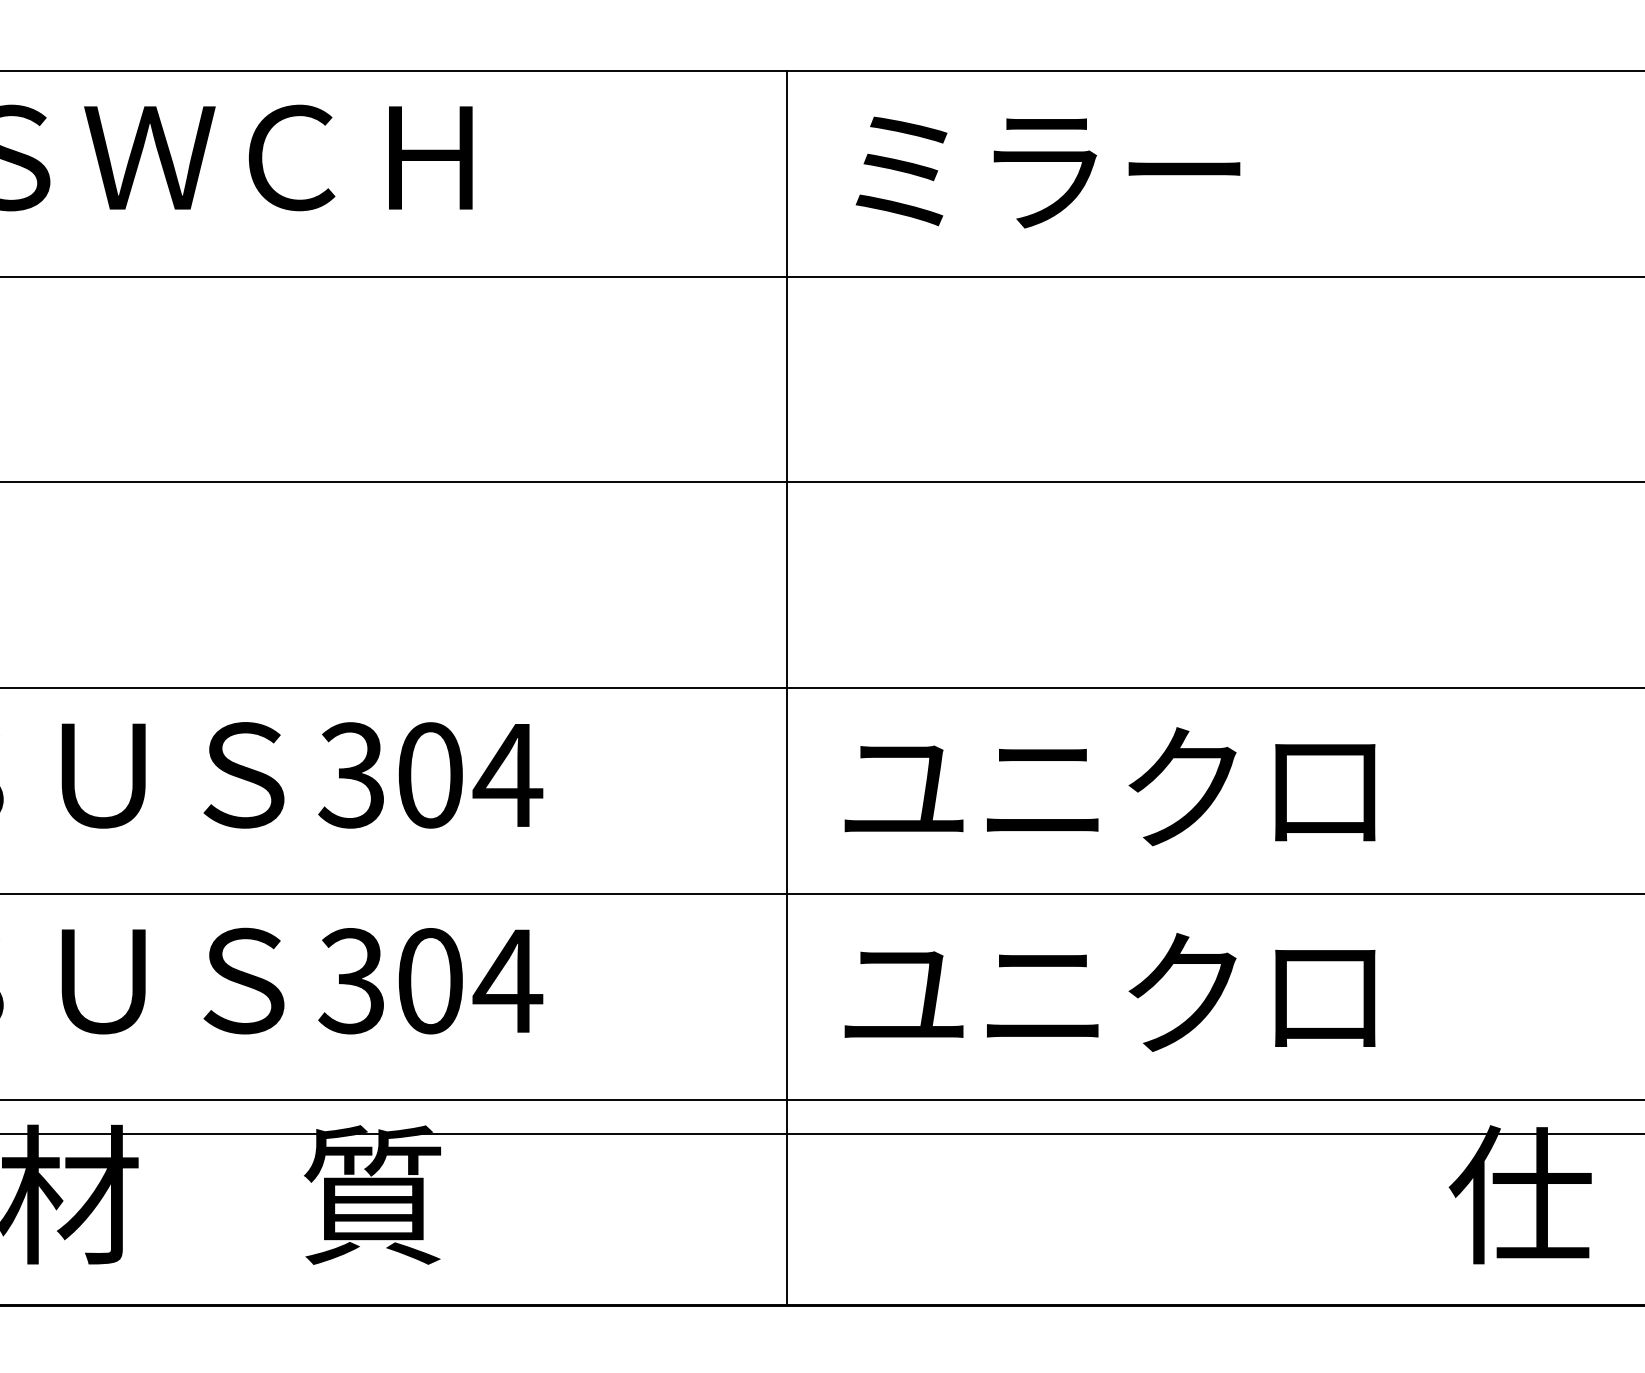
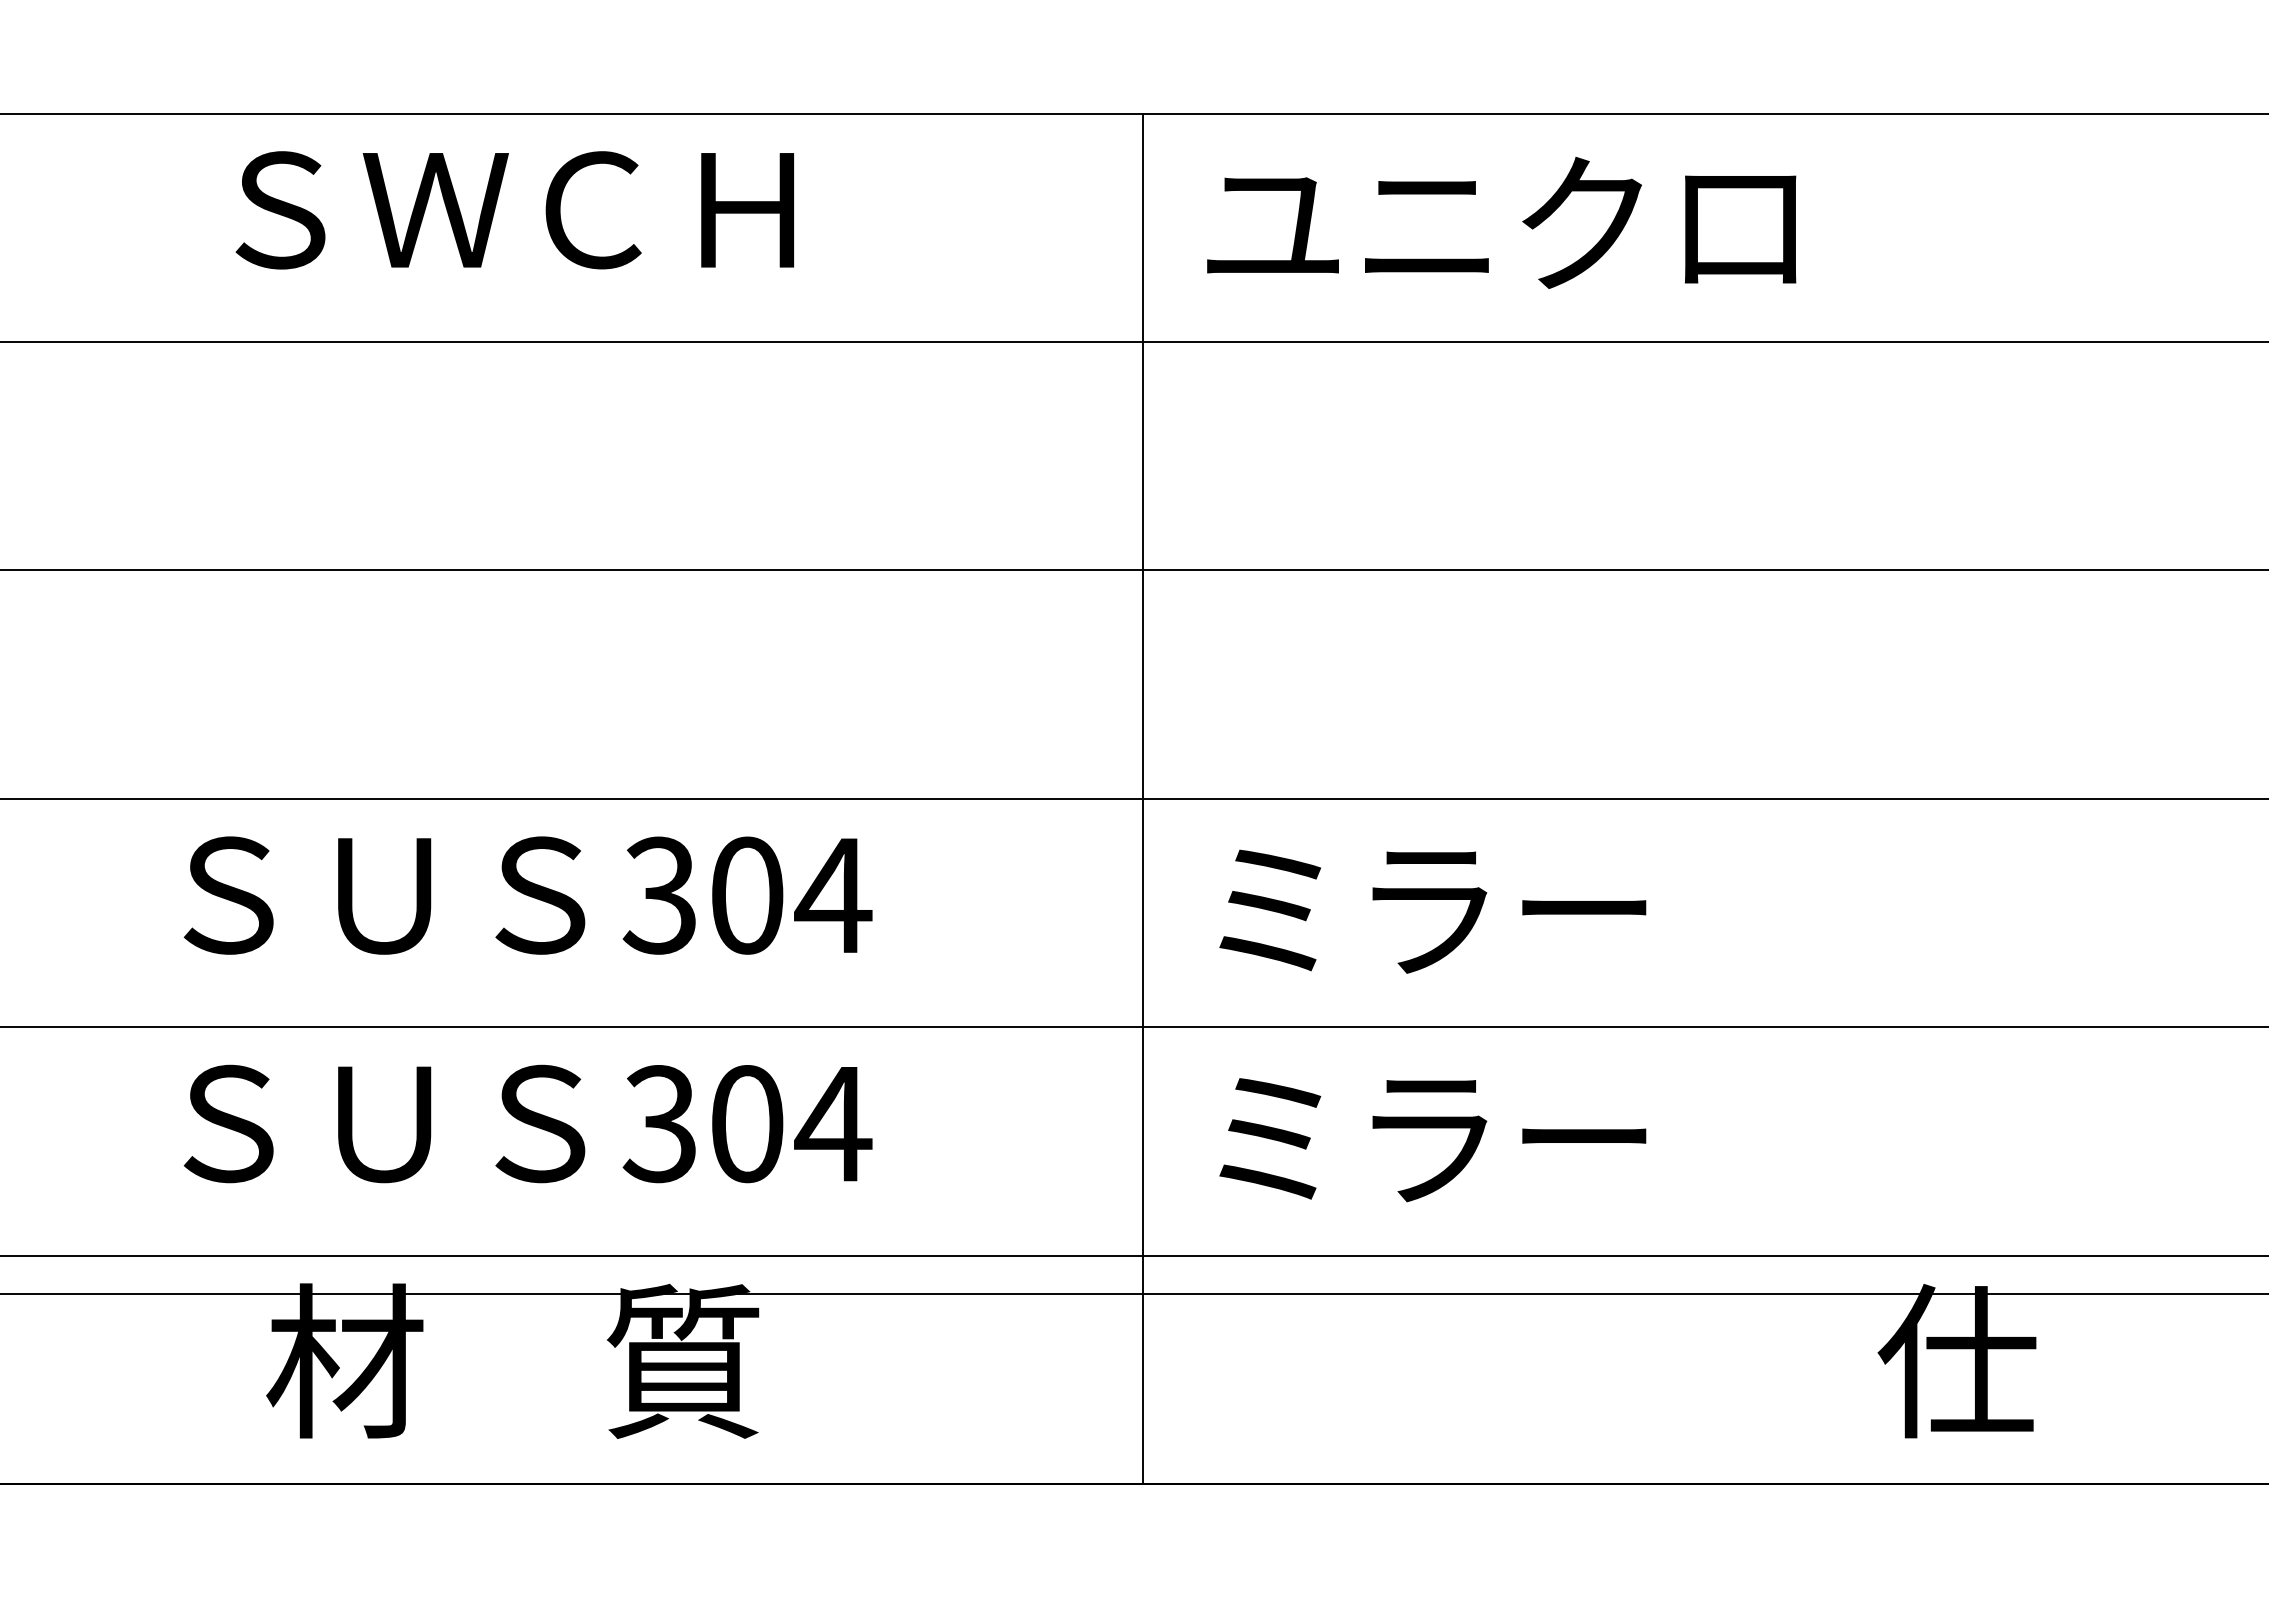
text: (1109, 168) -> (1501, 222), ミラー -> ユニクロ
text: (1109, 786) -> (1501, 908), ユニクロ -> ミラー
text: (1109, 992) -> (1501, 1136), ユニクロ -> ミラー

